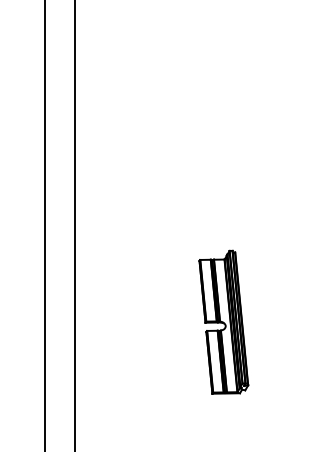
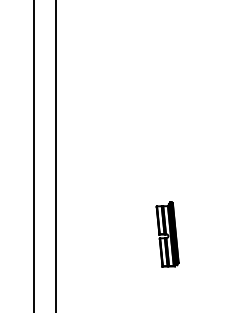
part: (223, 321) -> (167, 233), size x0.6

